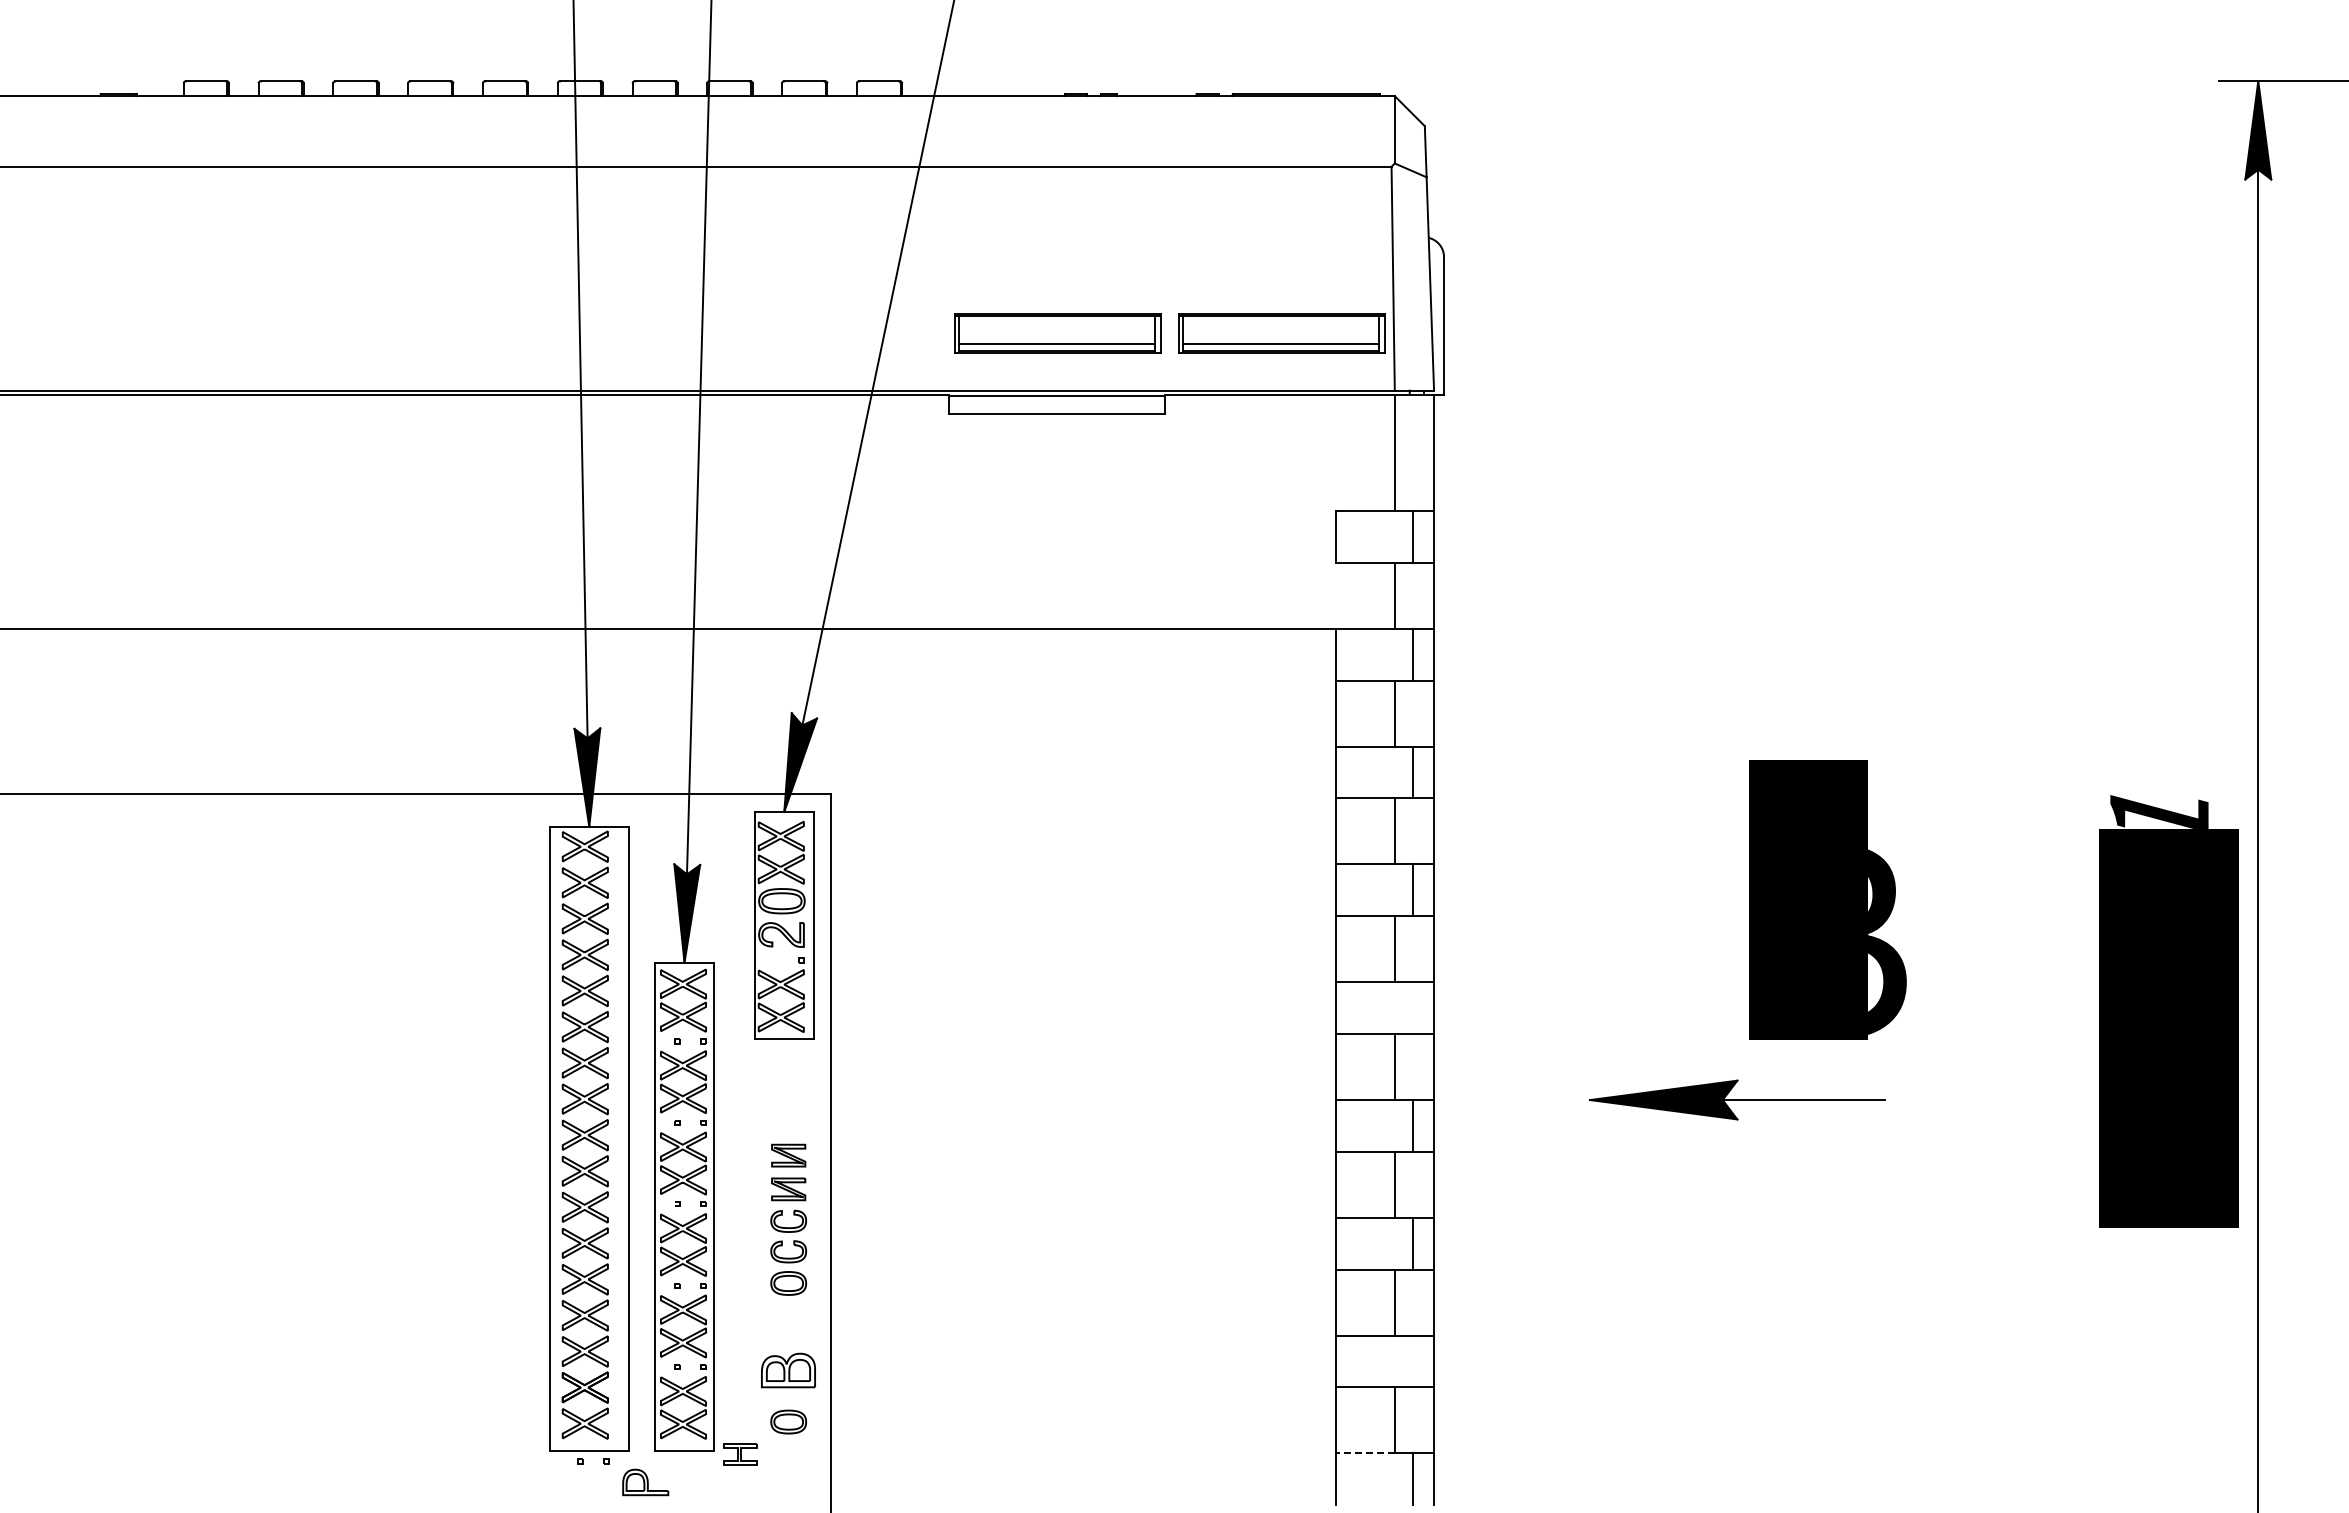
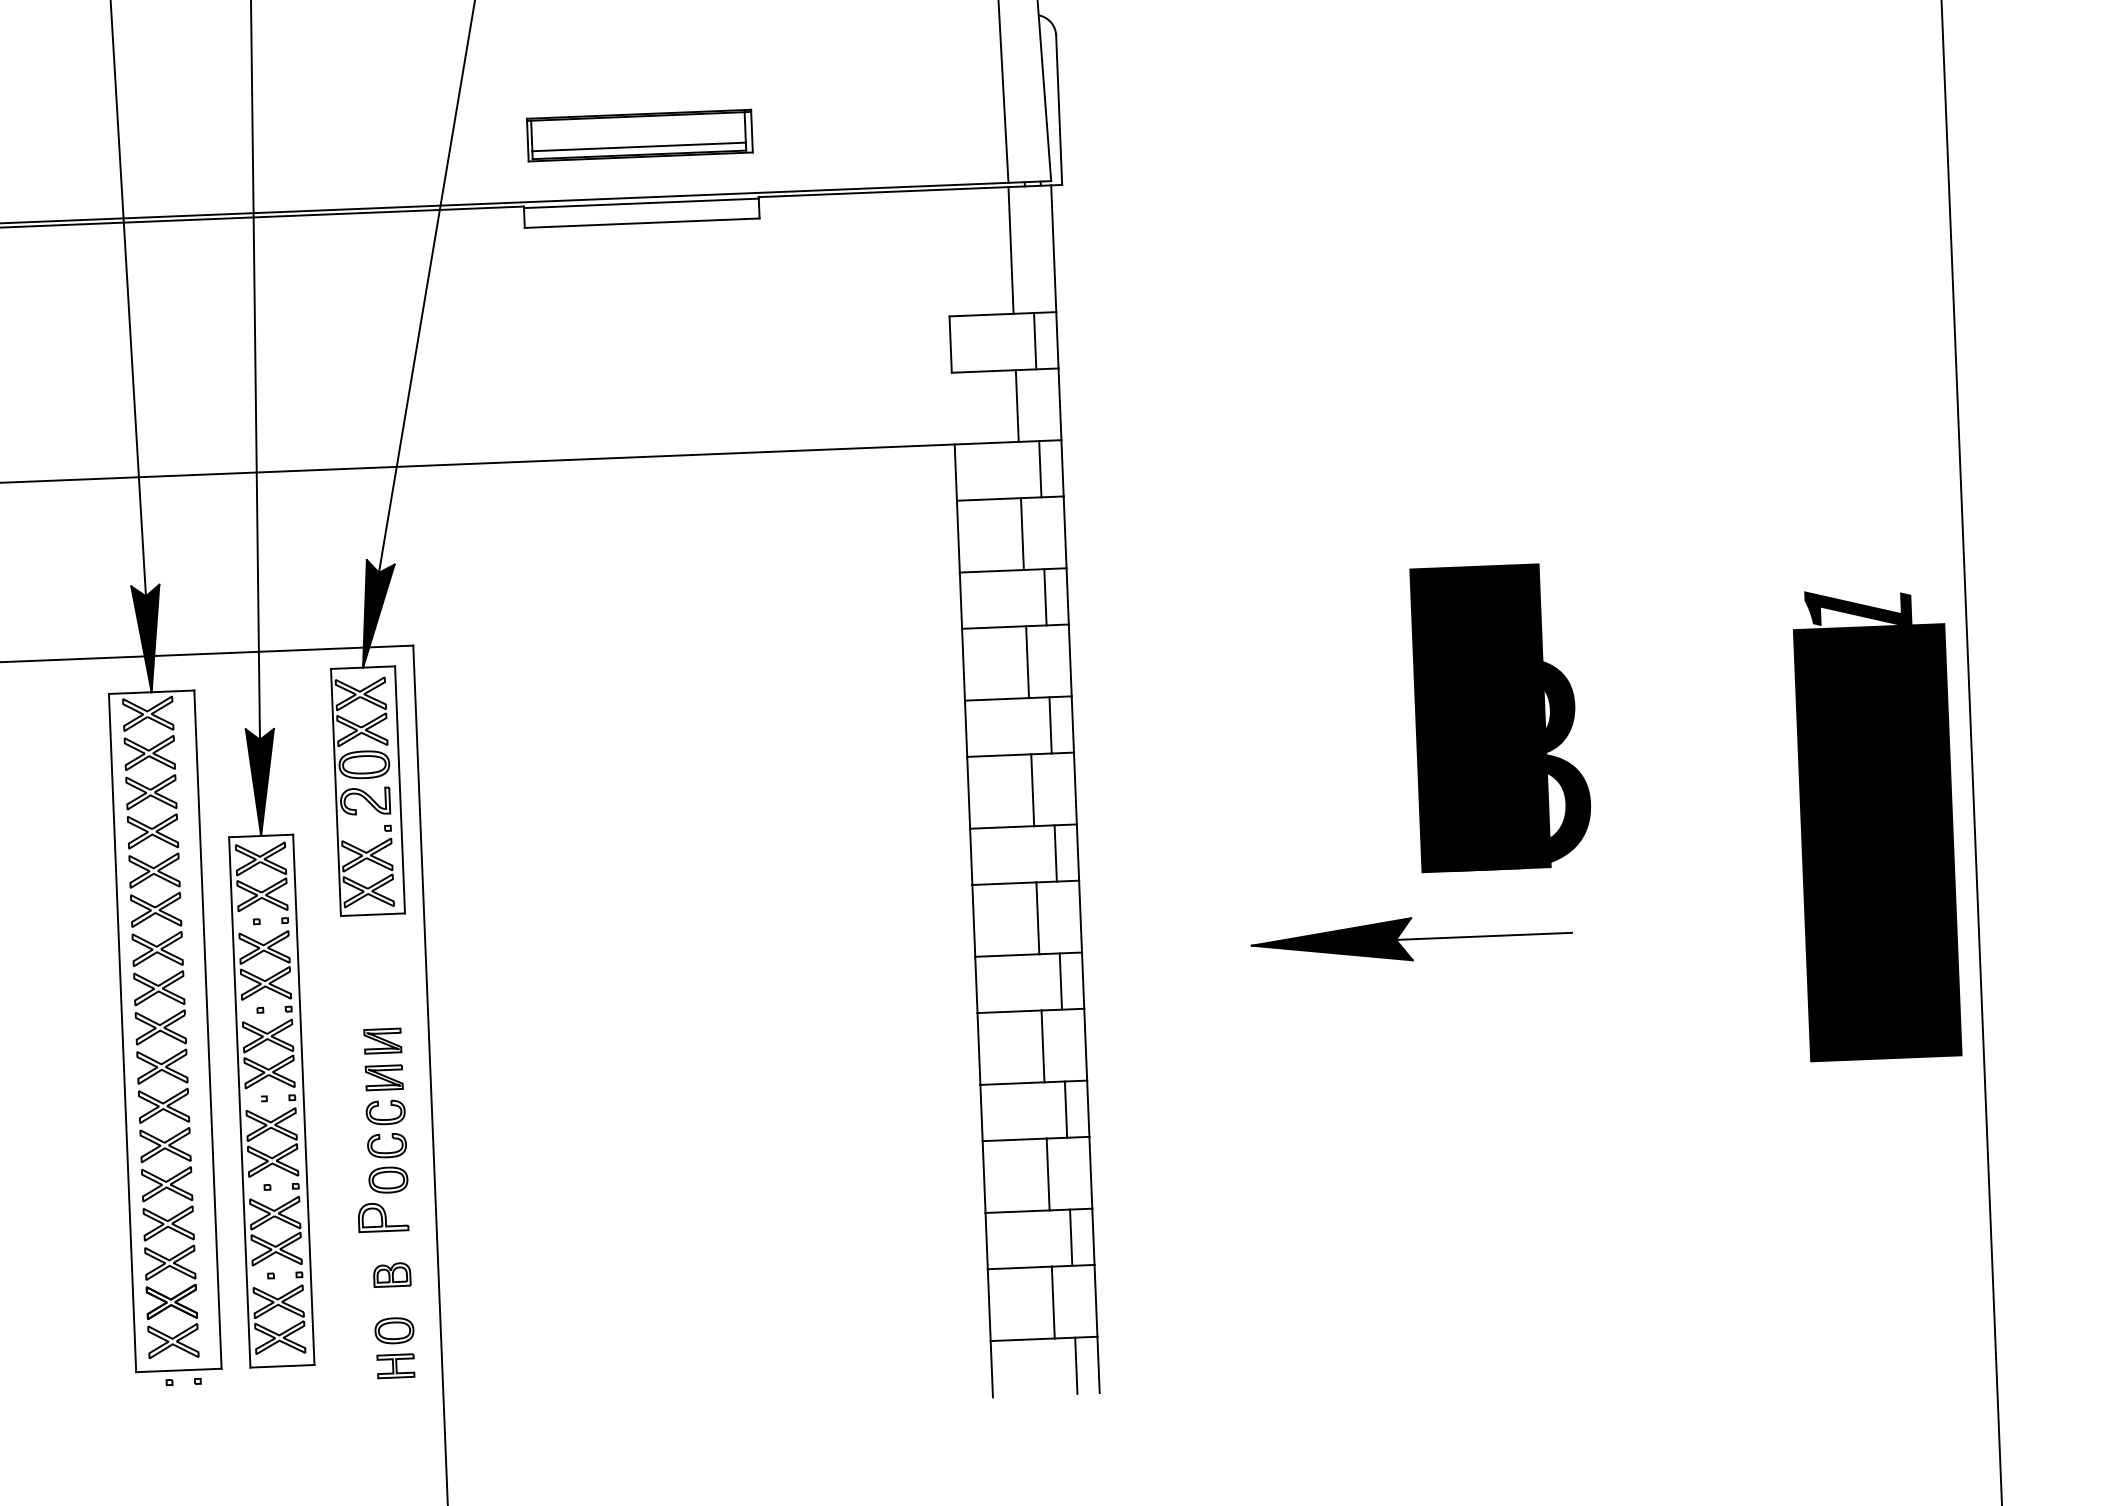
part: (1281, 333) -> (882, 125), removed
line: (1413, 1008) -> (1055, 853), added
line: (1413, 1361) -> (1071, 1237), added
part: (788, 1370) -> (392, 1274), size x0.62
line: (1364, 1453) -> (1021, 1339), dashed -> solid
part: (740, 1454) -> (395, 1366), moved
part: (645, 1482) -> (383, 1217), moved

